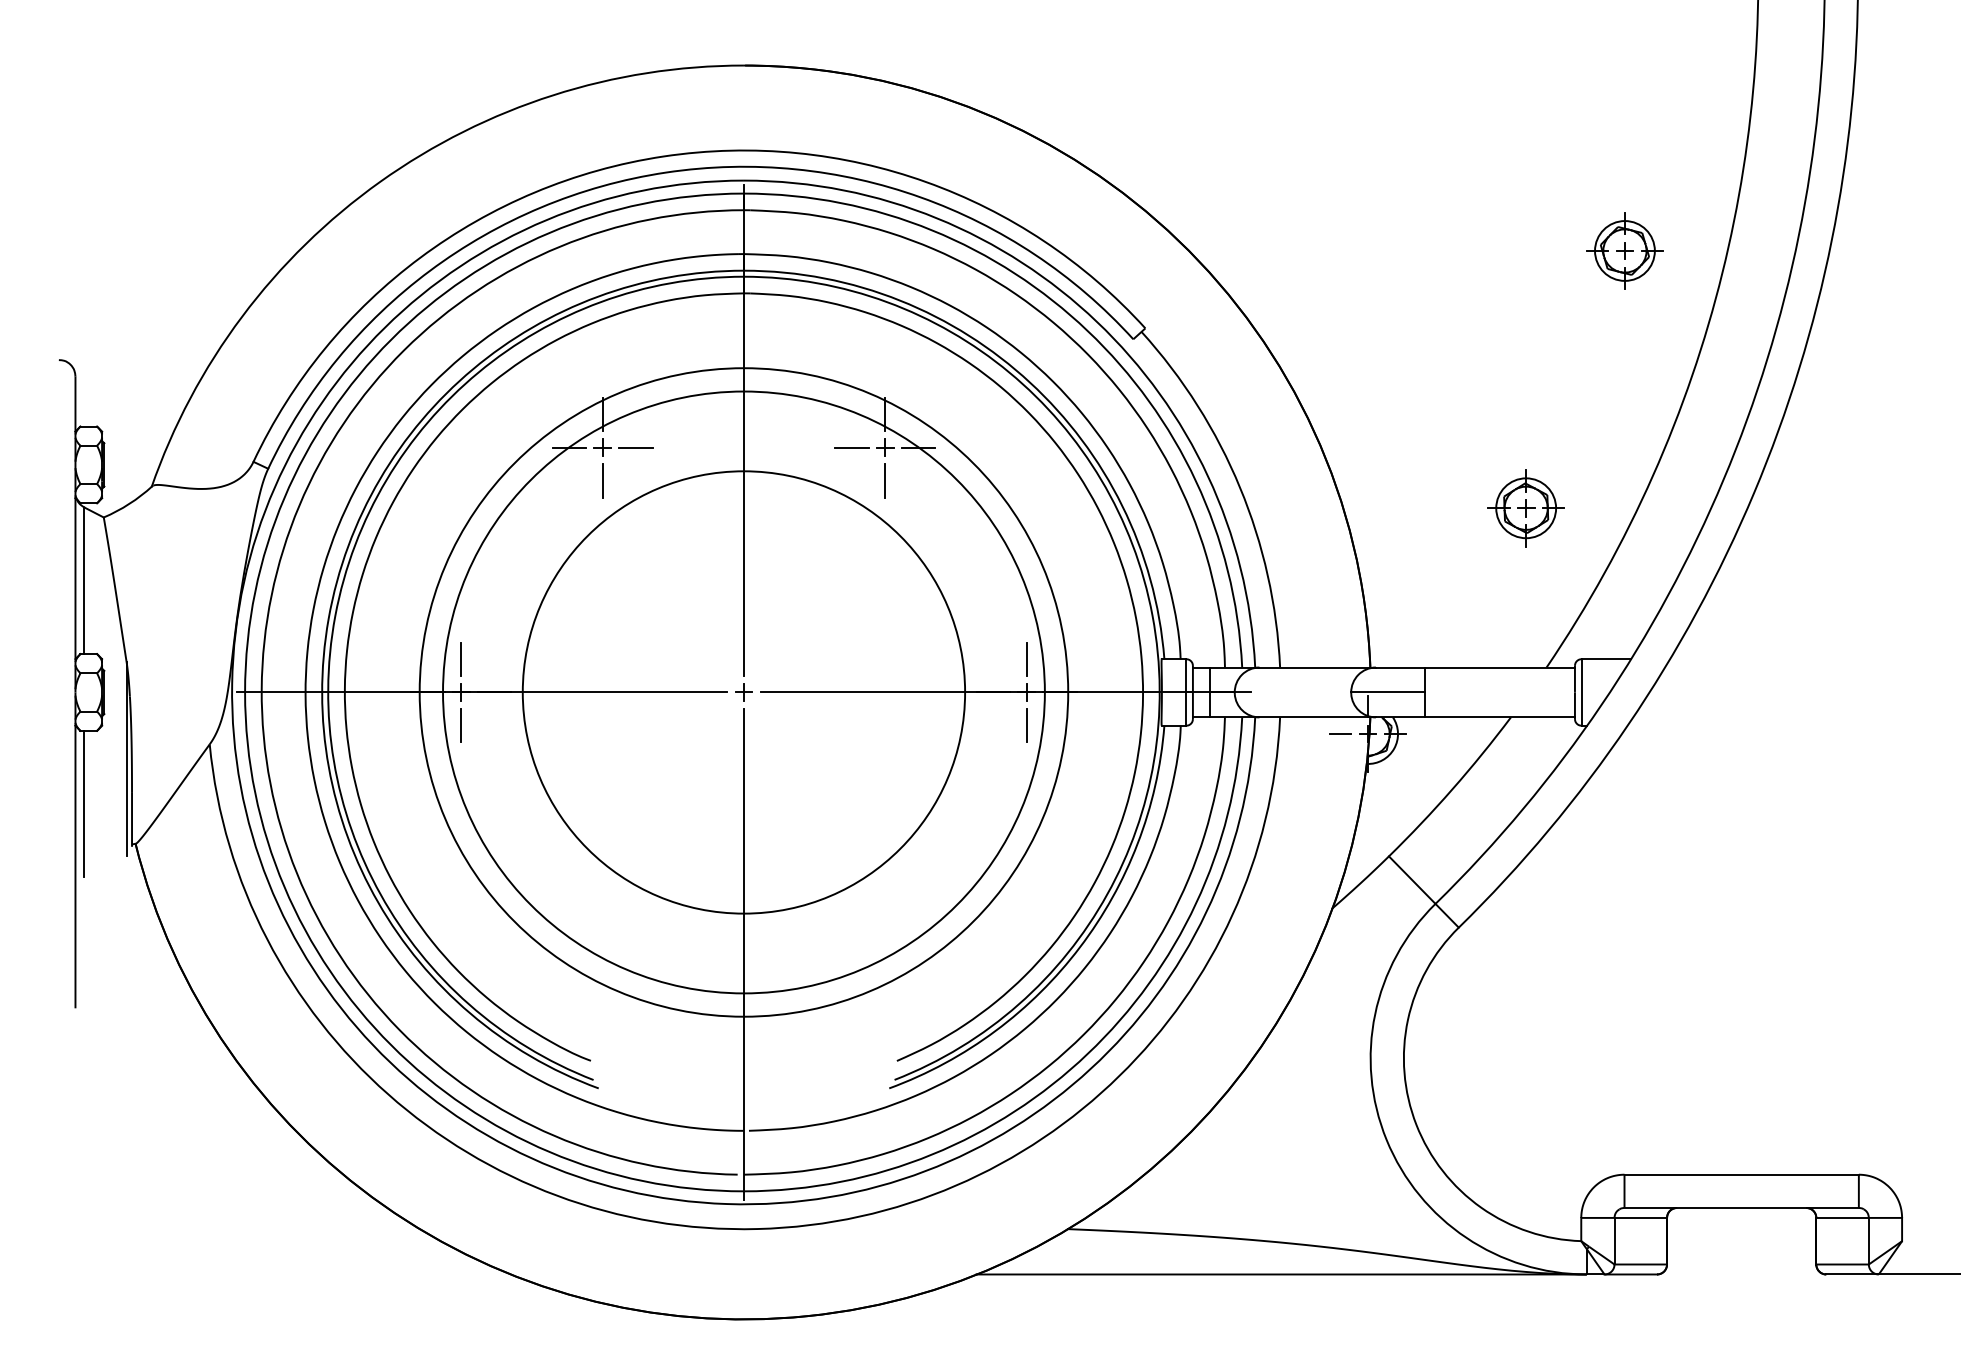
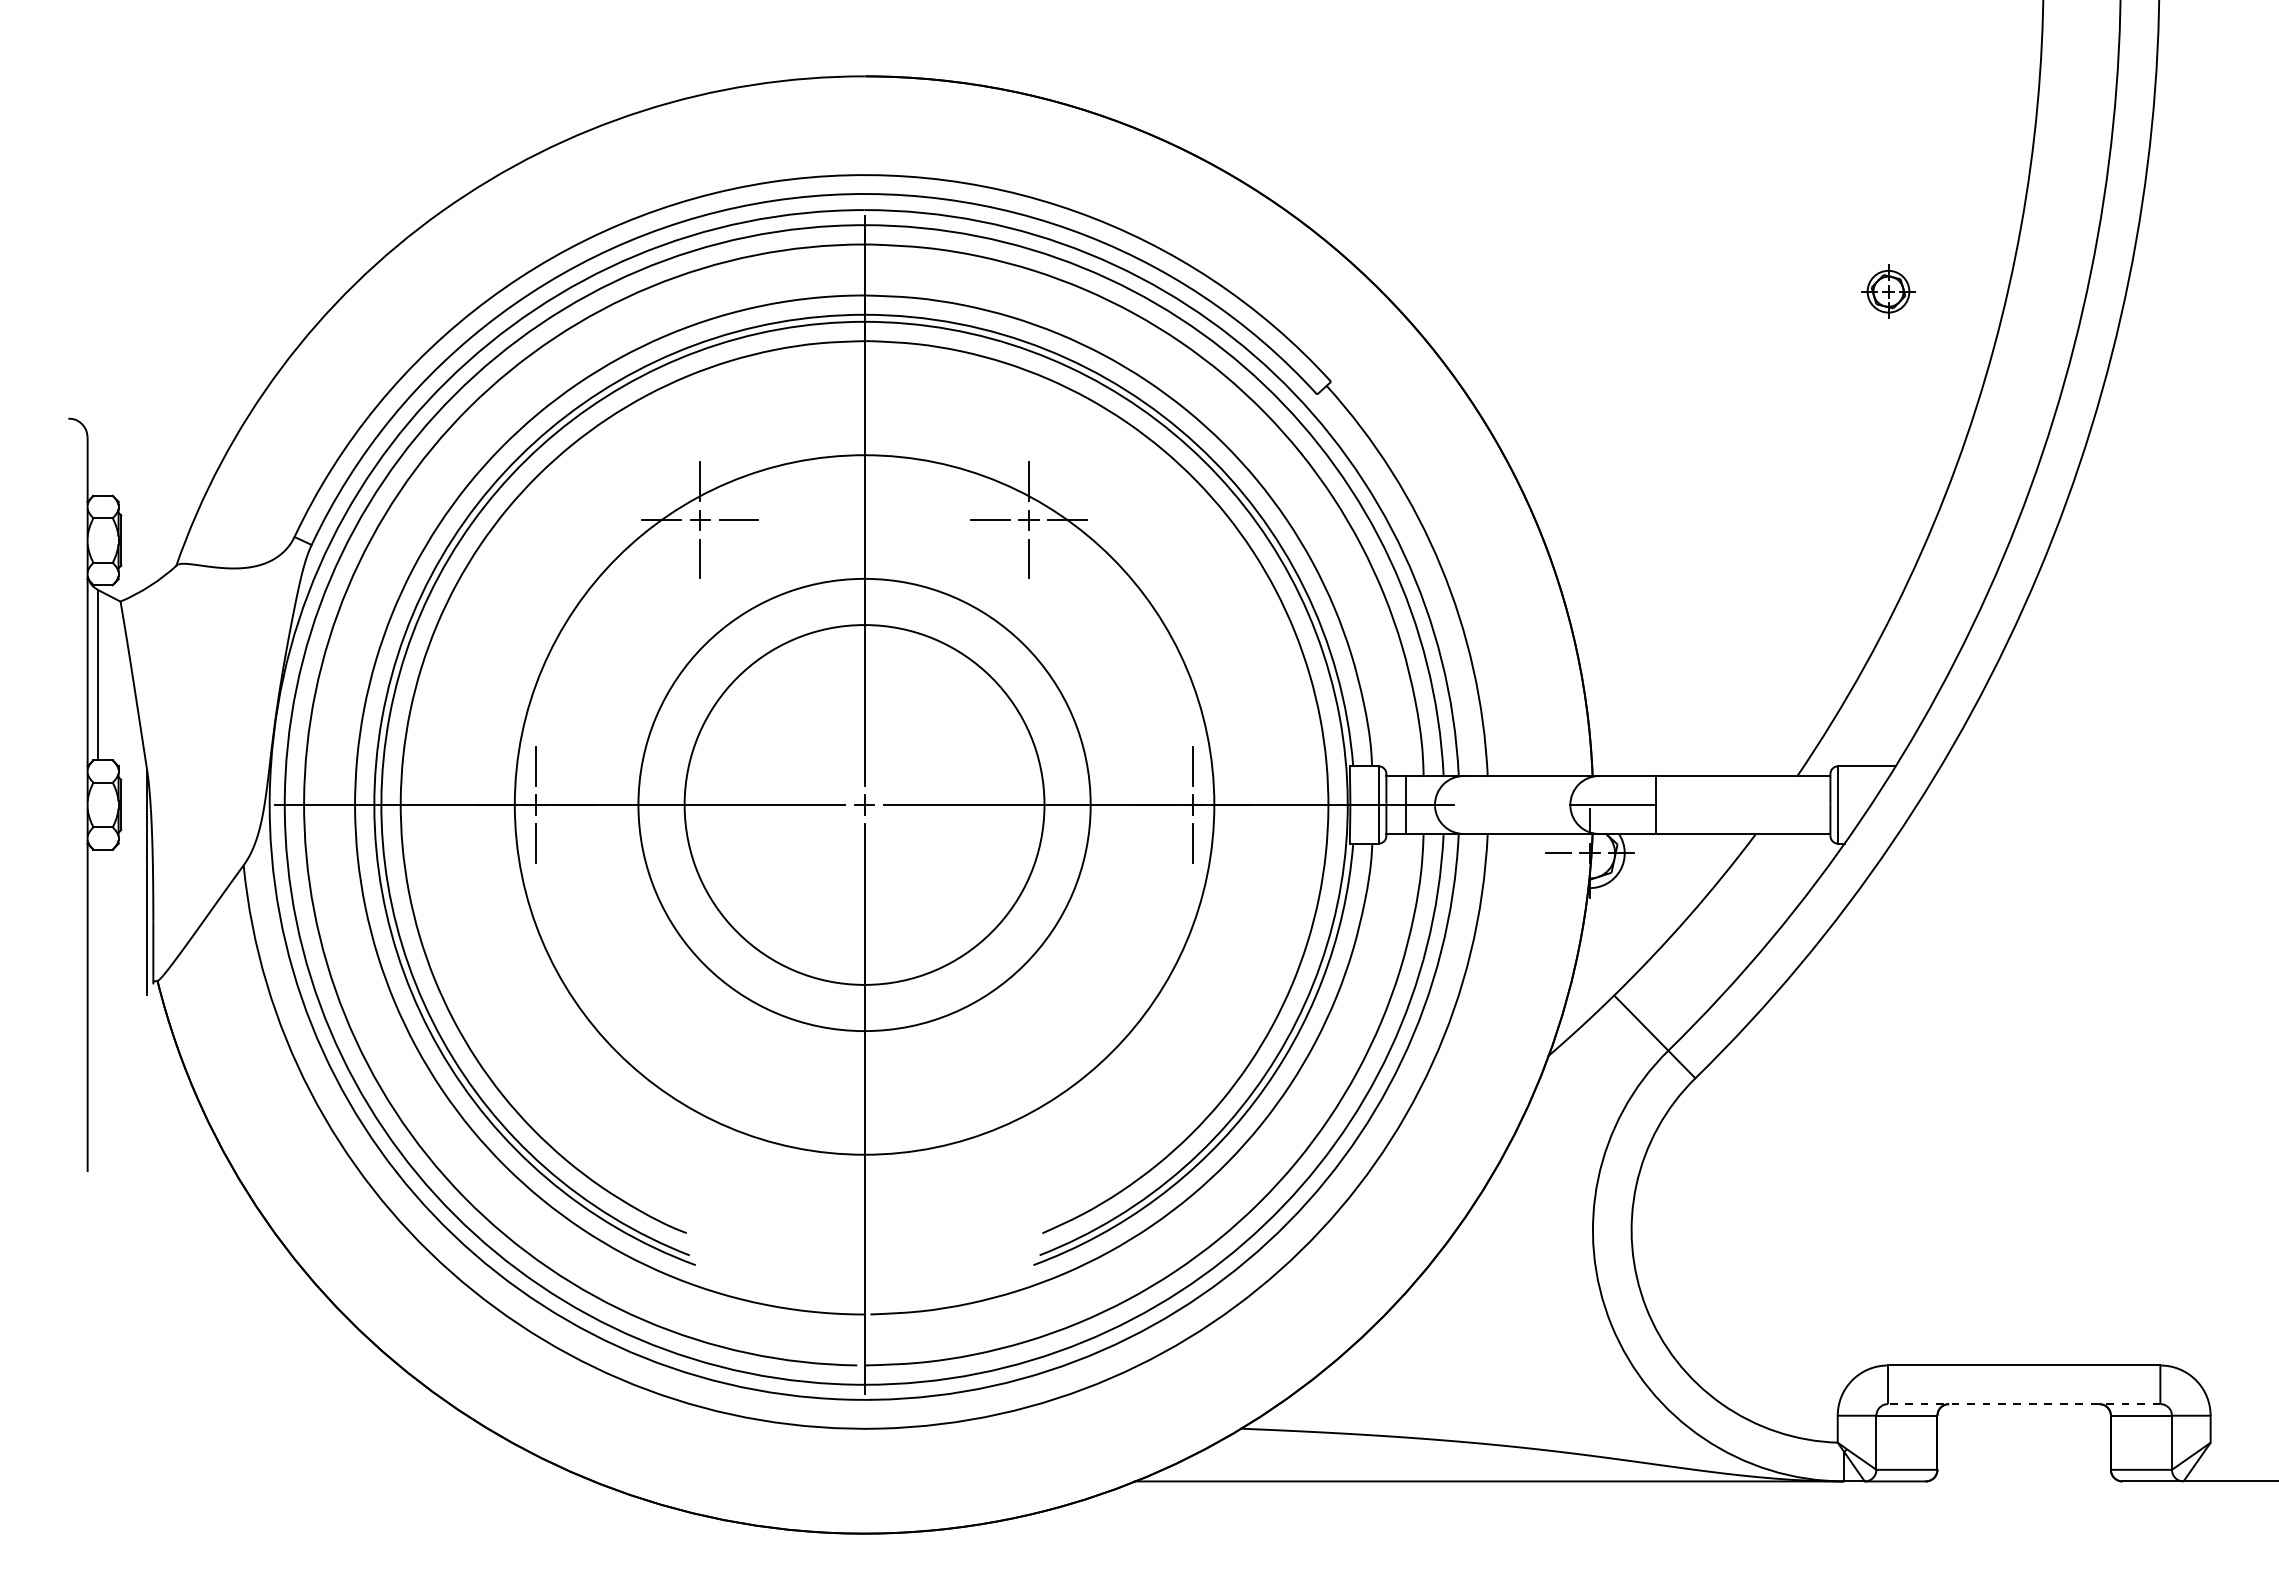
part: (1624, 250) -> (1888, 291), size x0.6
part: (1525, 507) -> (1773, 590), removed
circle: (743, 692) -> (864, 804), size x0.6
circle: (743, 692) -> (864, 804), size x0.7
line: (84, 803) -> (98, 934), removed
line: (1741, 1208) -> (2023, 1404), solid -> dashed

